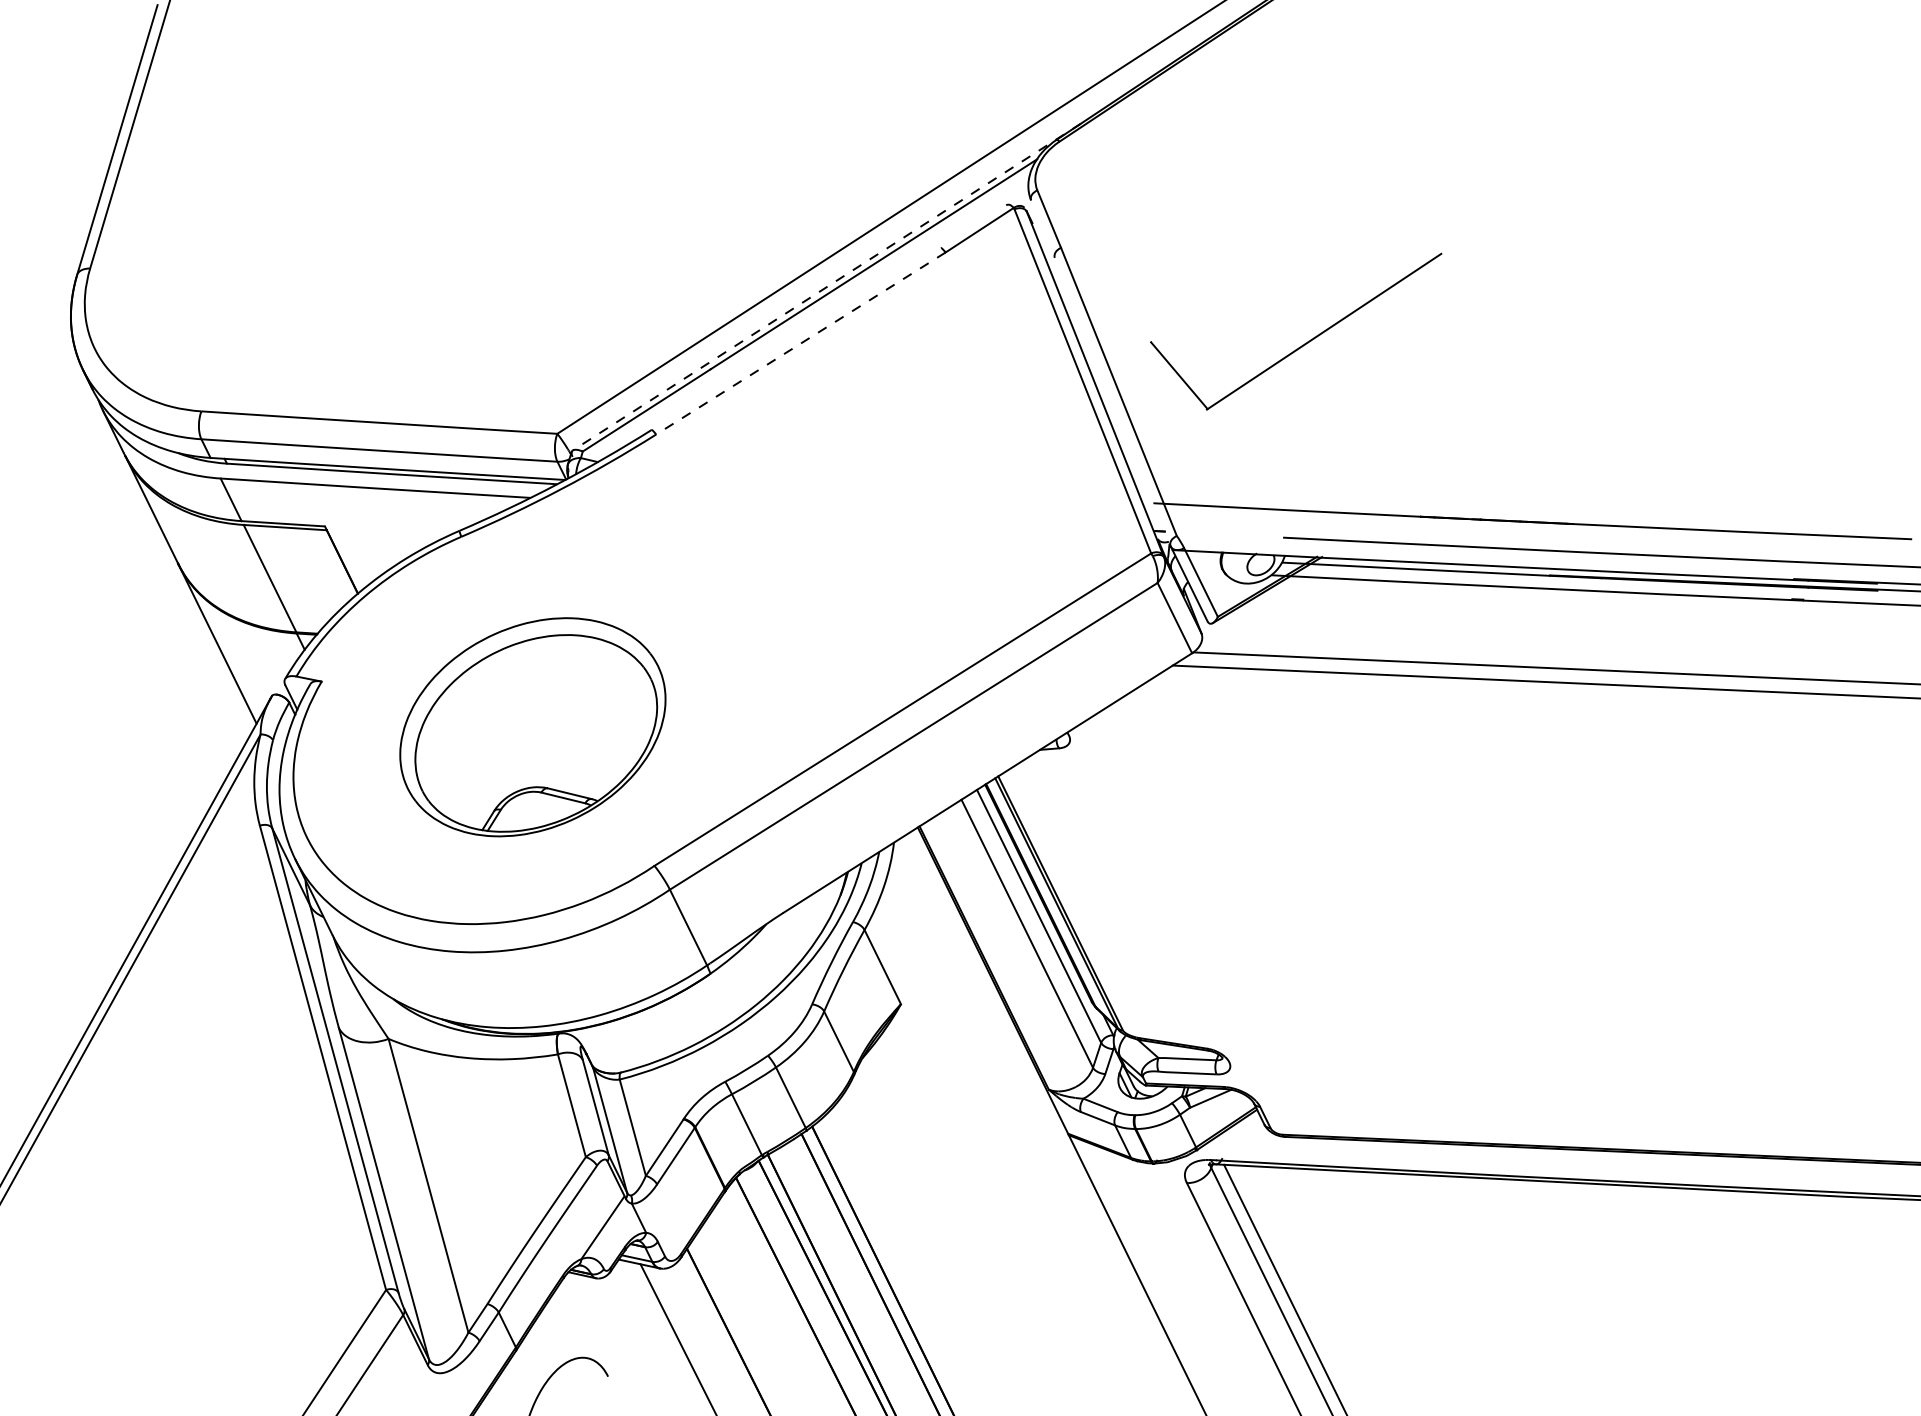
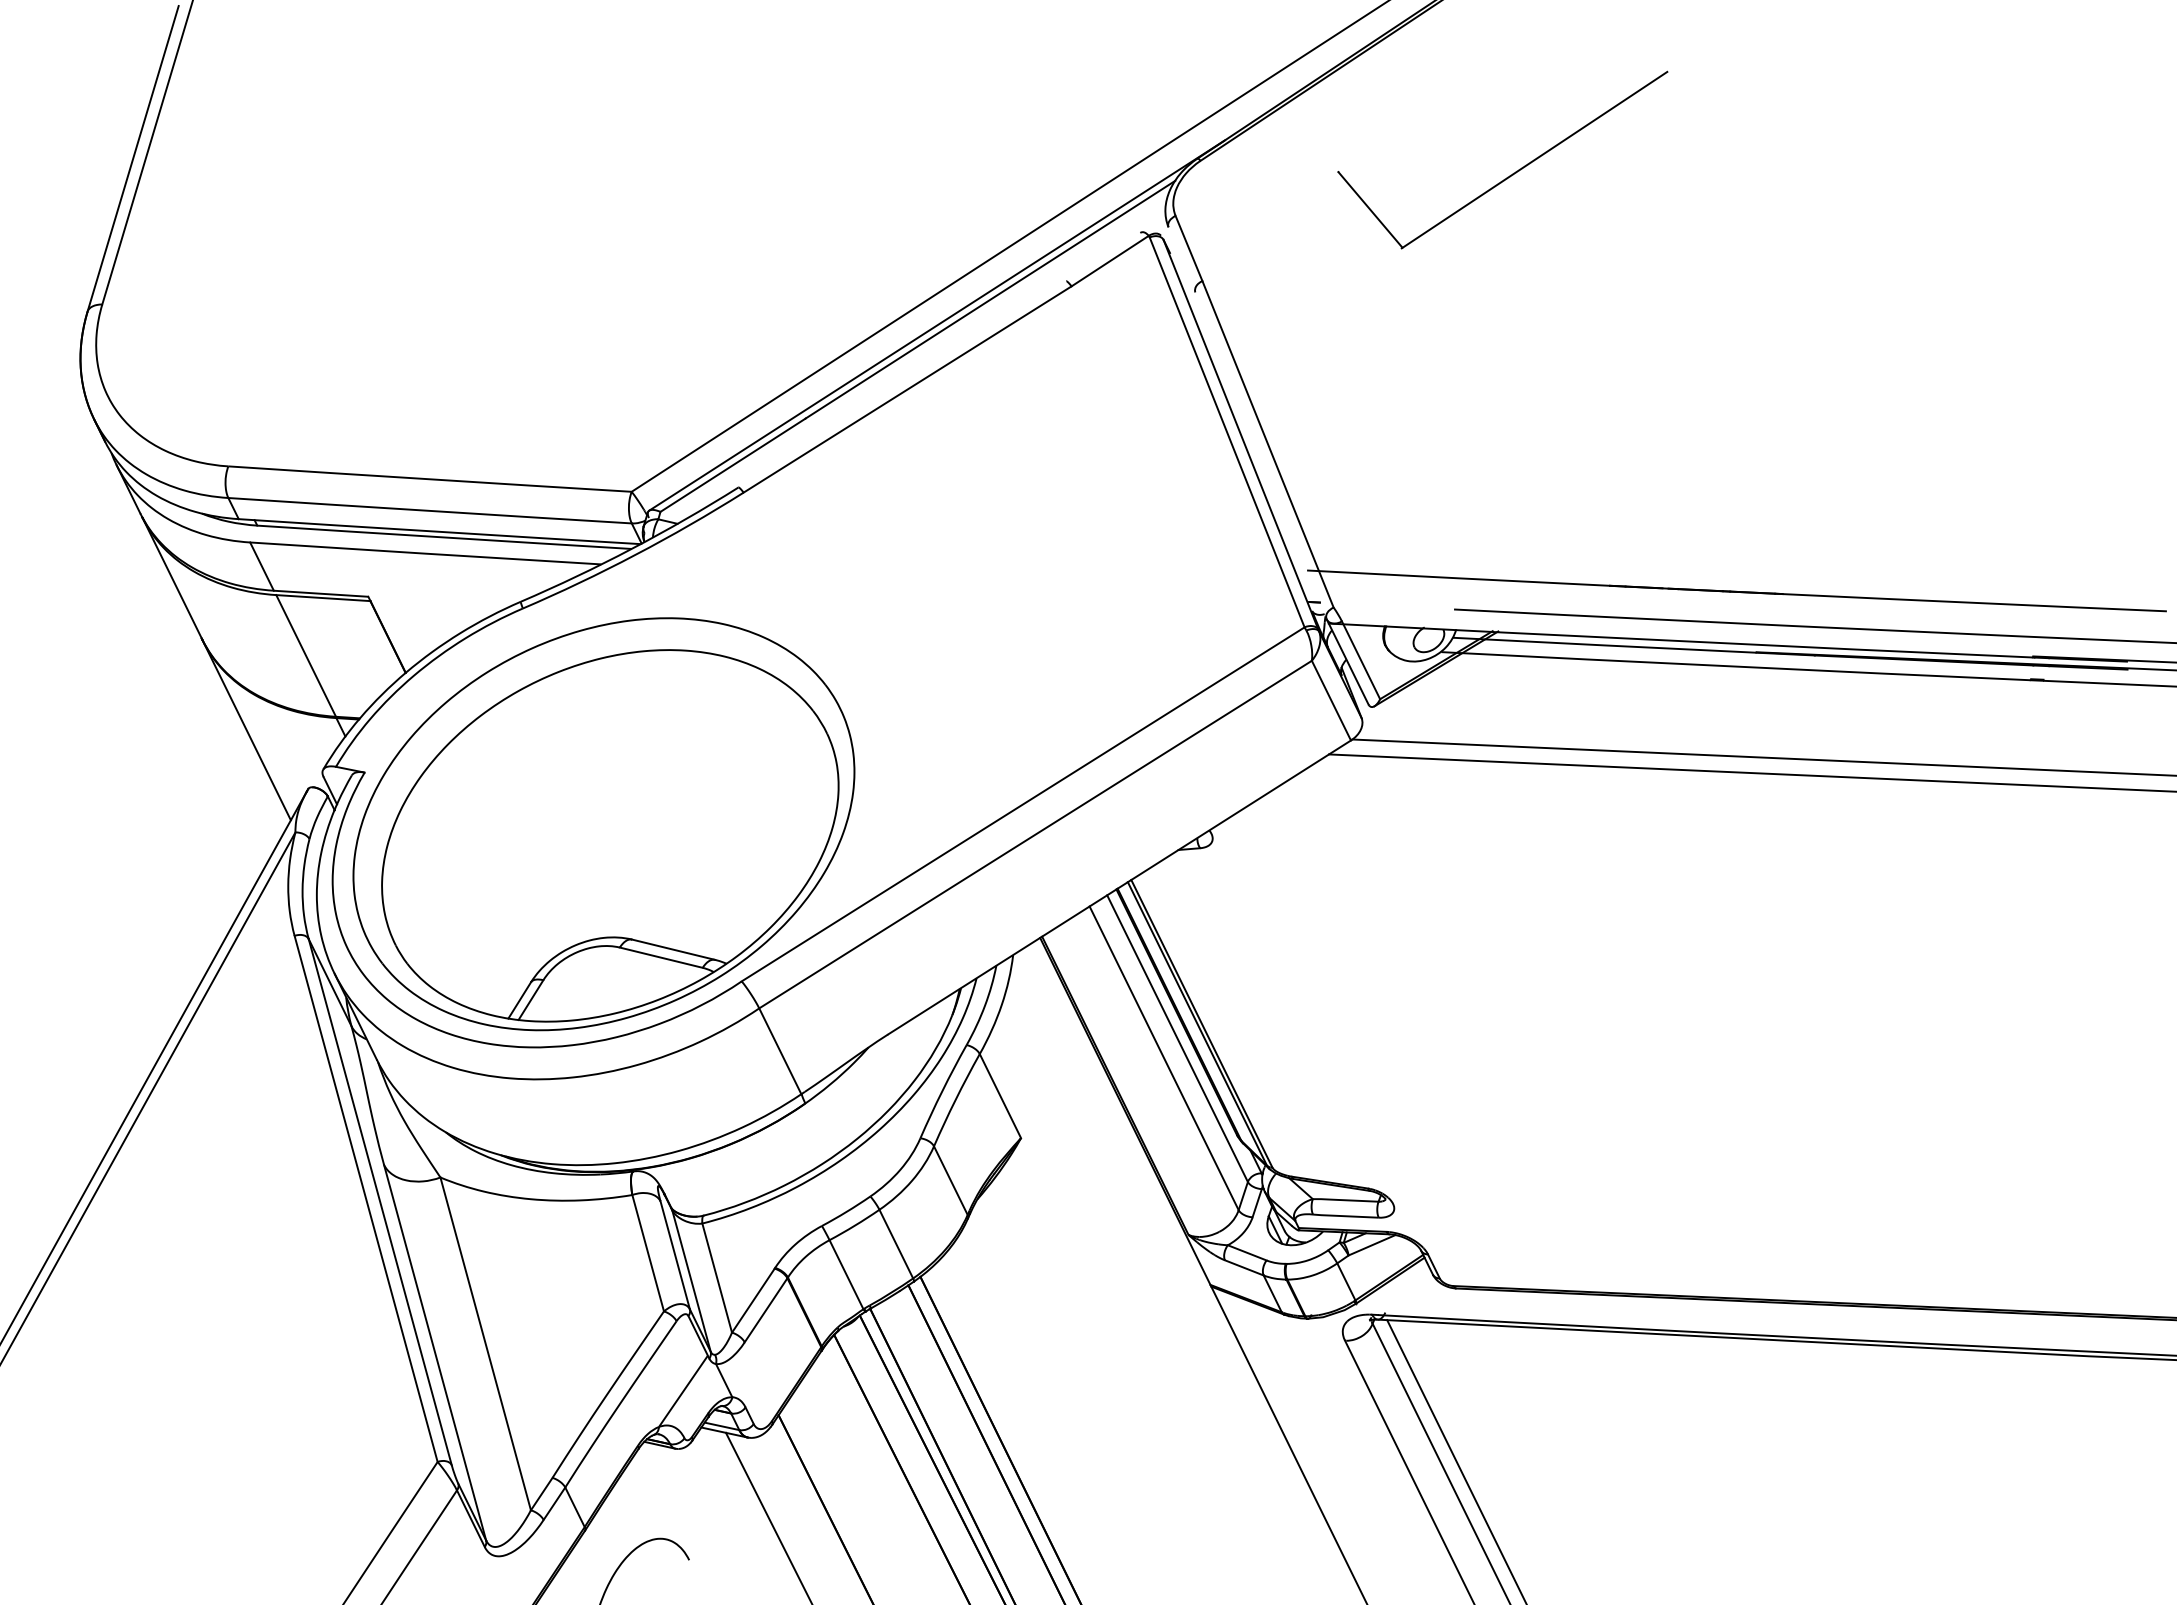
line: (826, 287) -> (936, 325), dashed -> solid
line: (800, 343) -> (907, 389), dashed -> solid
part: (1304, 343) -> (1512, 173), moved
part: (532, 727) -> (603, 824), size x1.67

